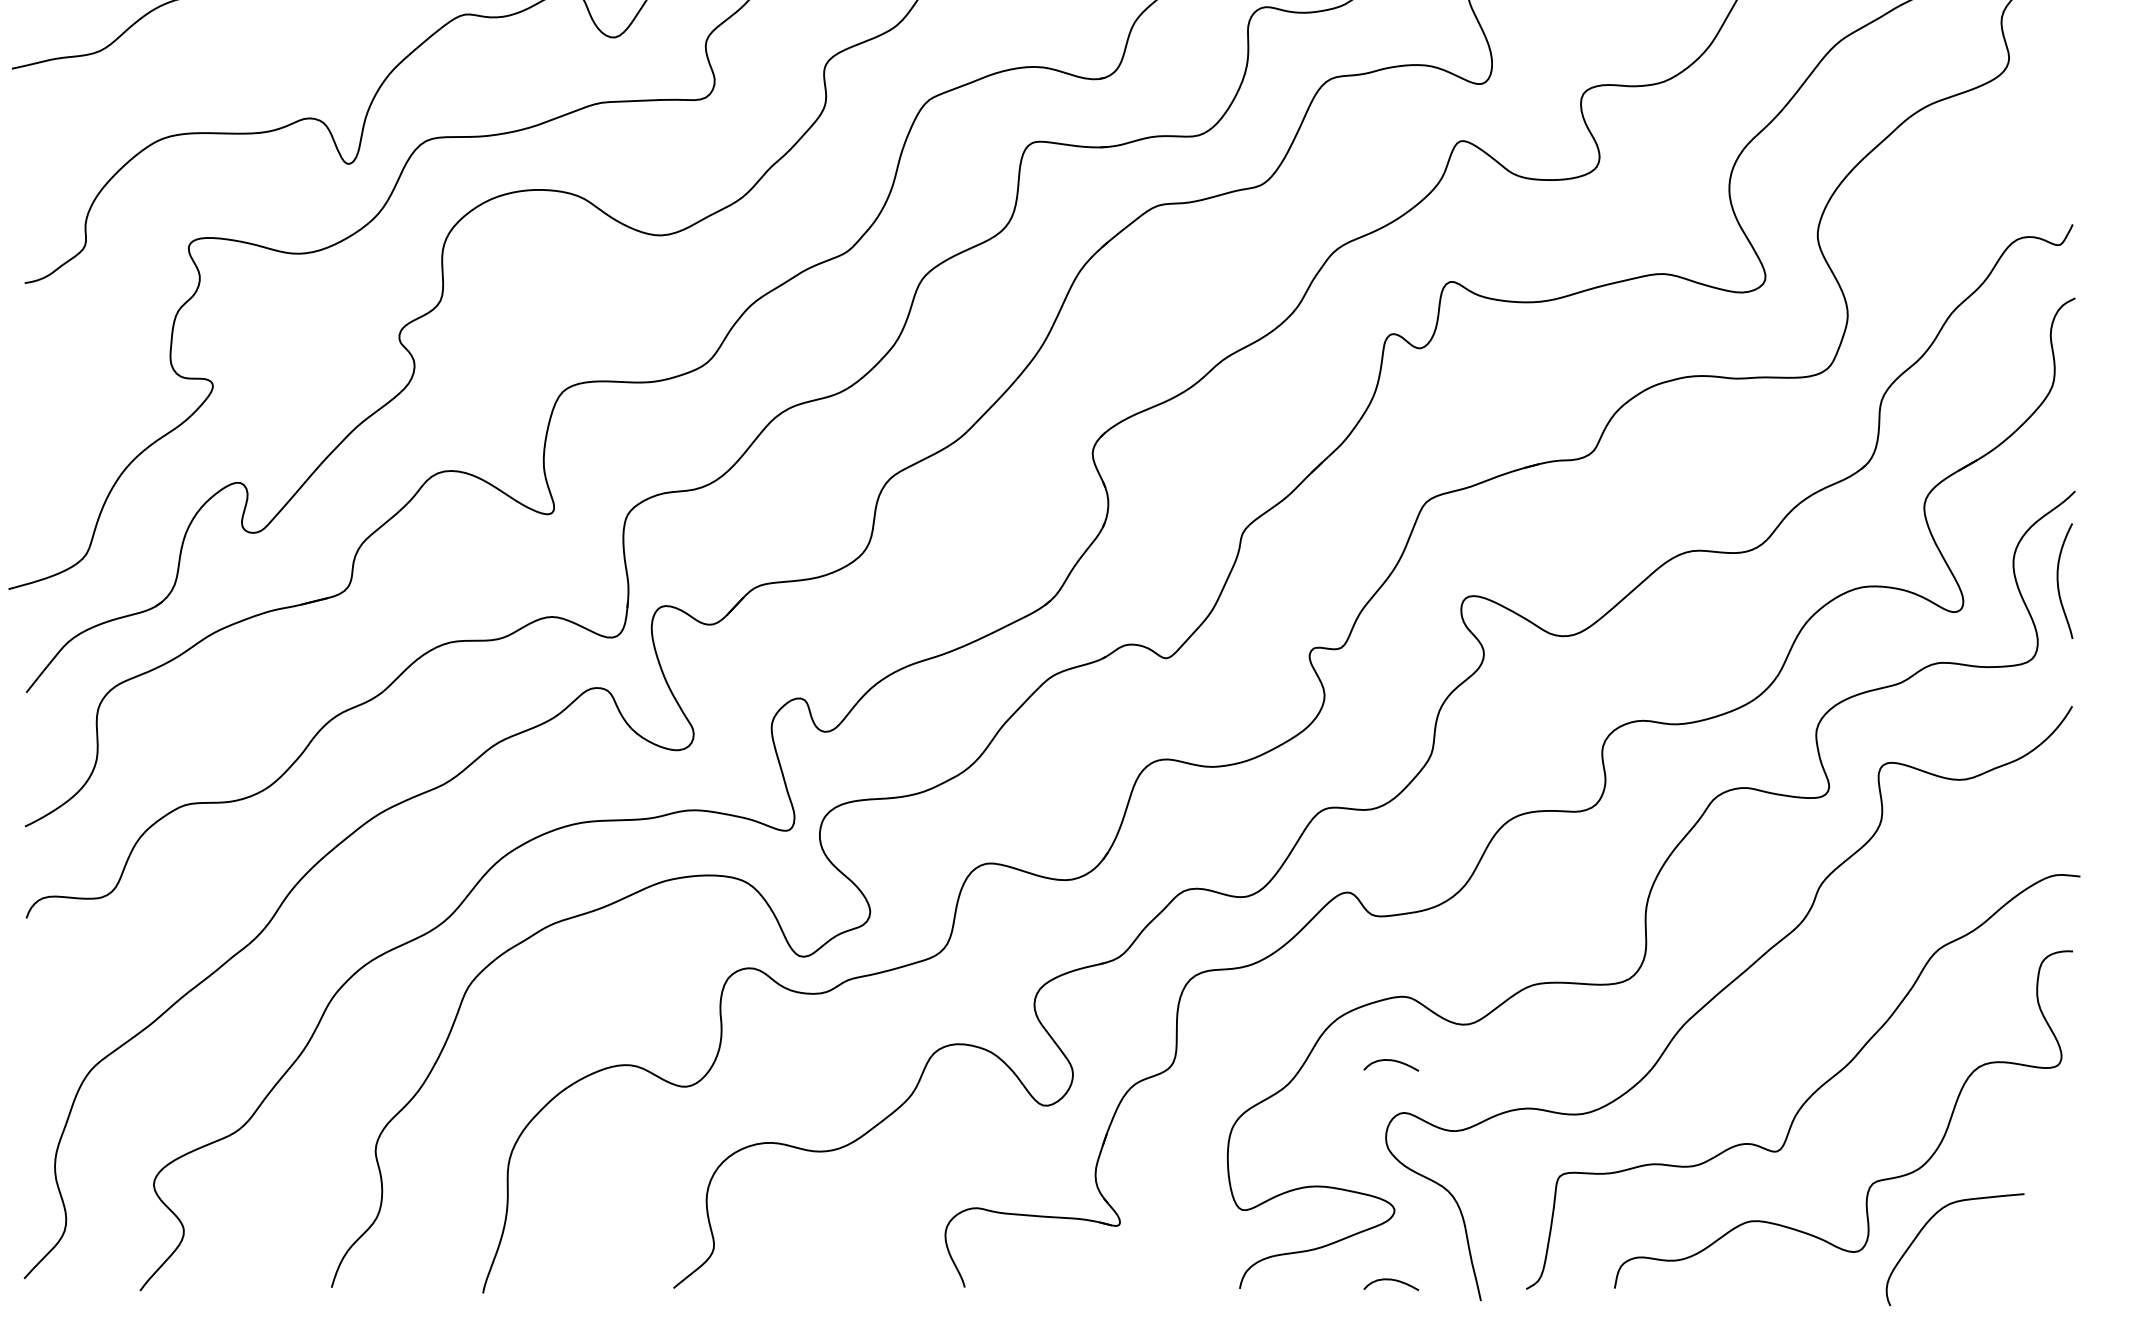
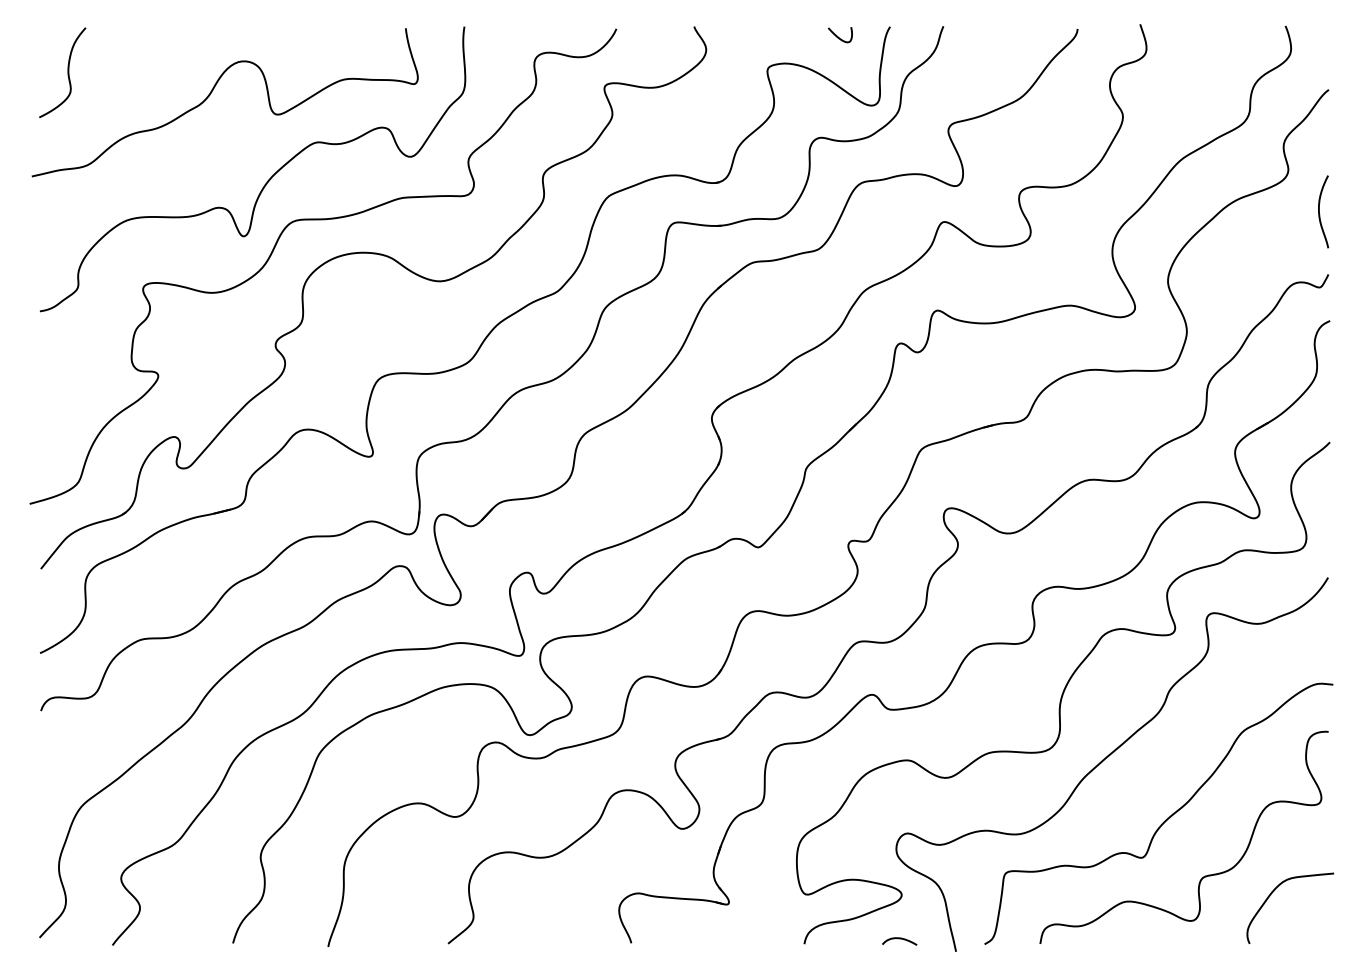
curve: (2058, 580) -> (1319, 211), moved
curve: (1390, 1062) -> (899, 801), removed
curve: (1929, 1222) -> (1274, 891), moved

